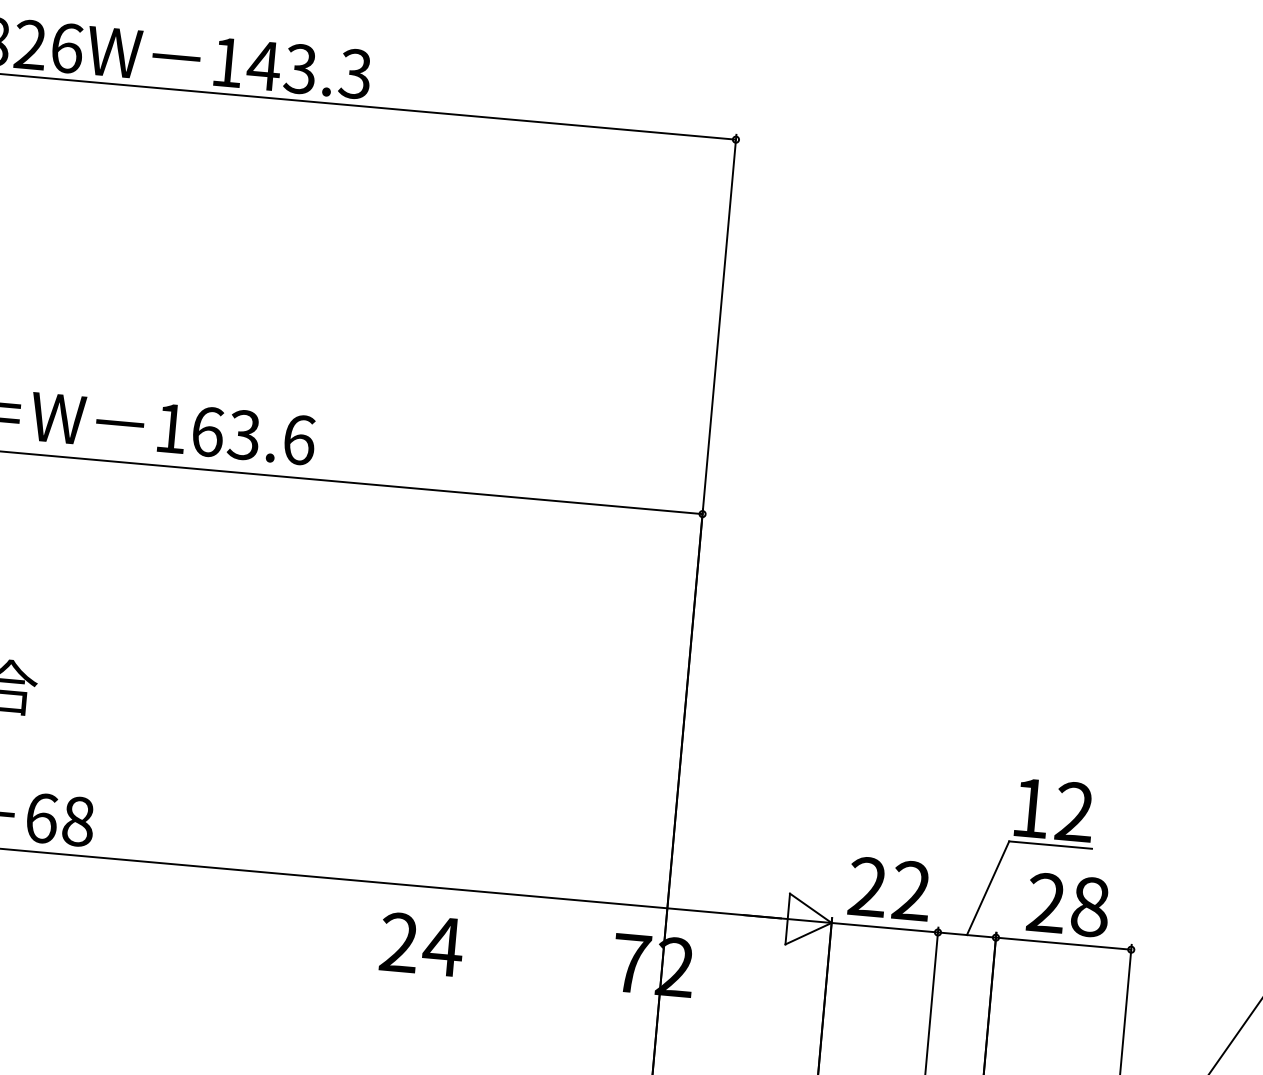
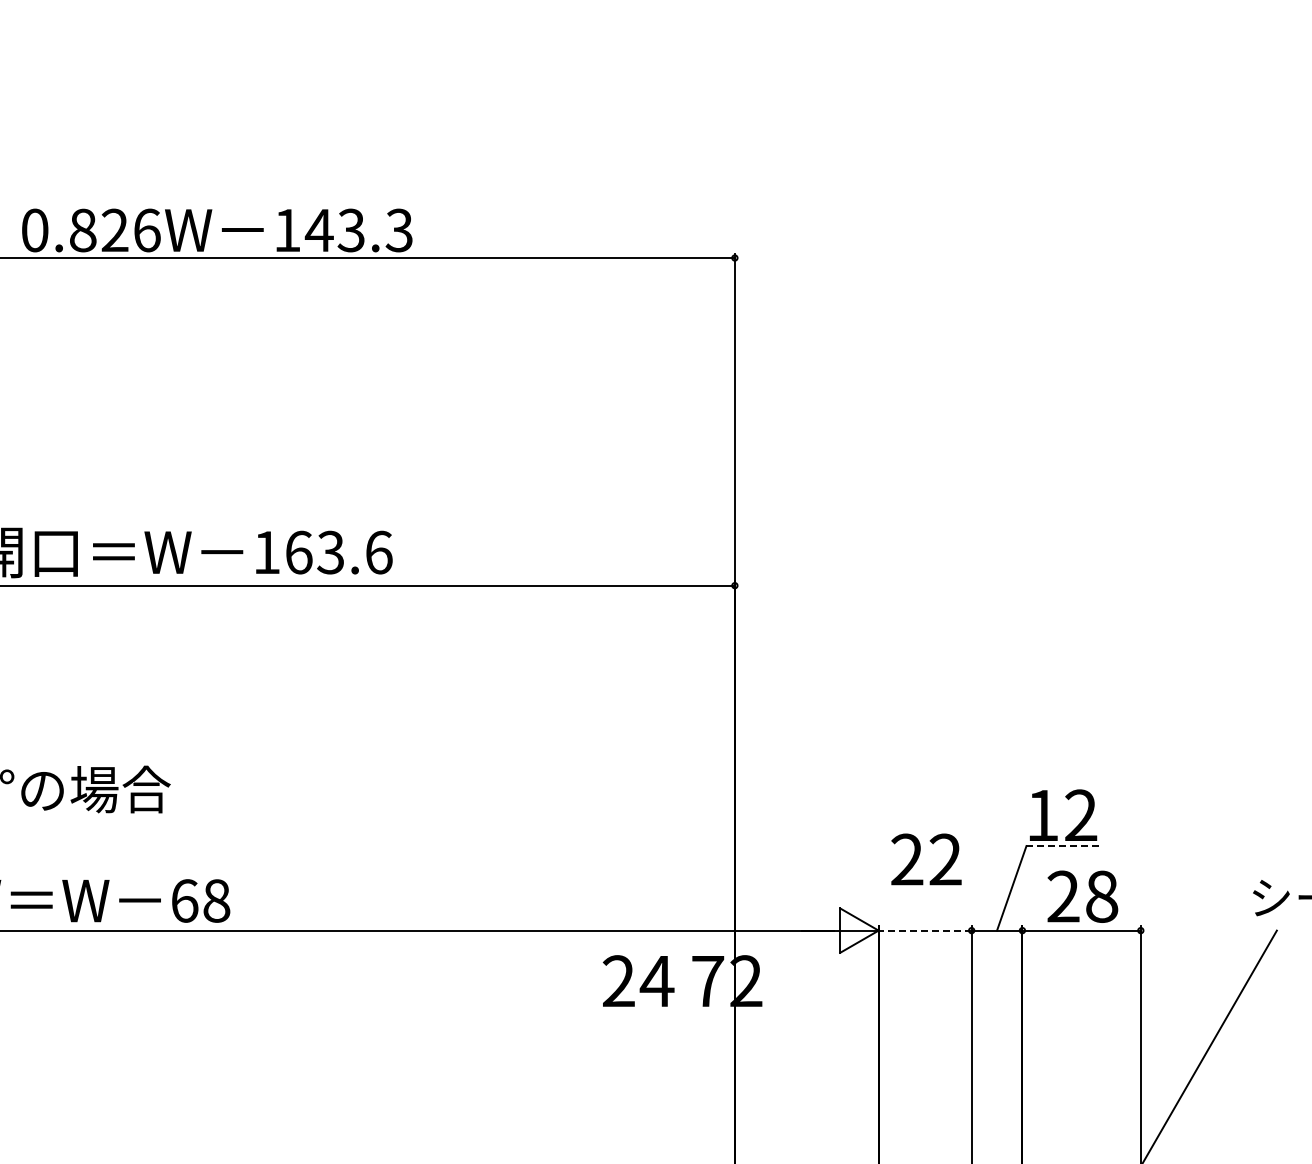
line: (1051, 845) -> (1063, 846), solid -> dashed
text: (889, 888) -> (926, 859), moved
line: (885, 927) -> (925, 930), solid -> dashed
text: (421, 943) -> (638, 980), moved

